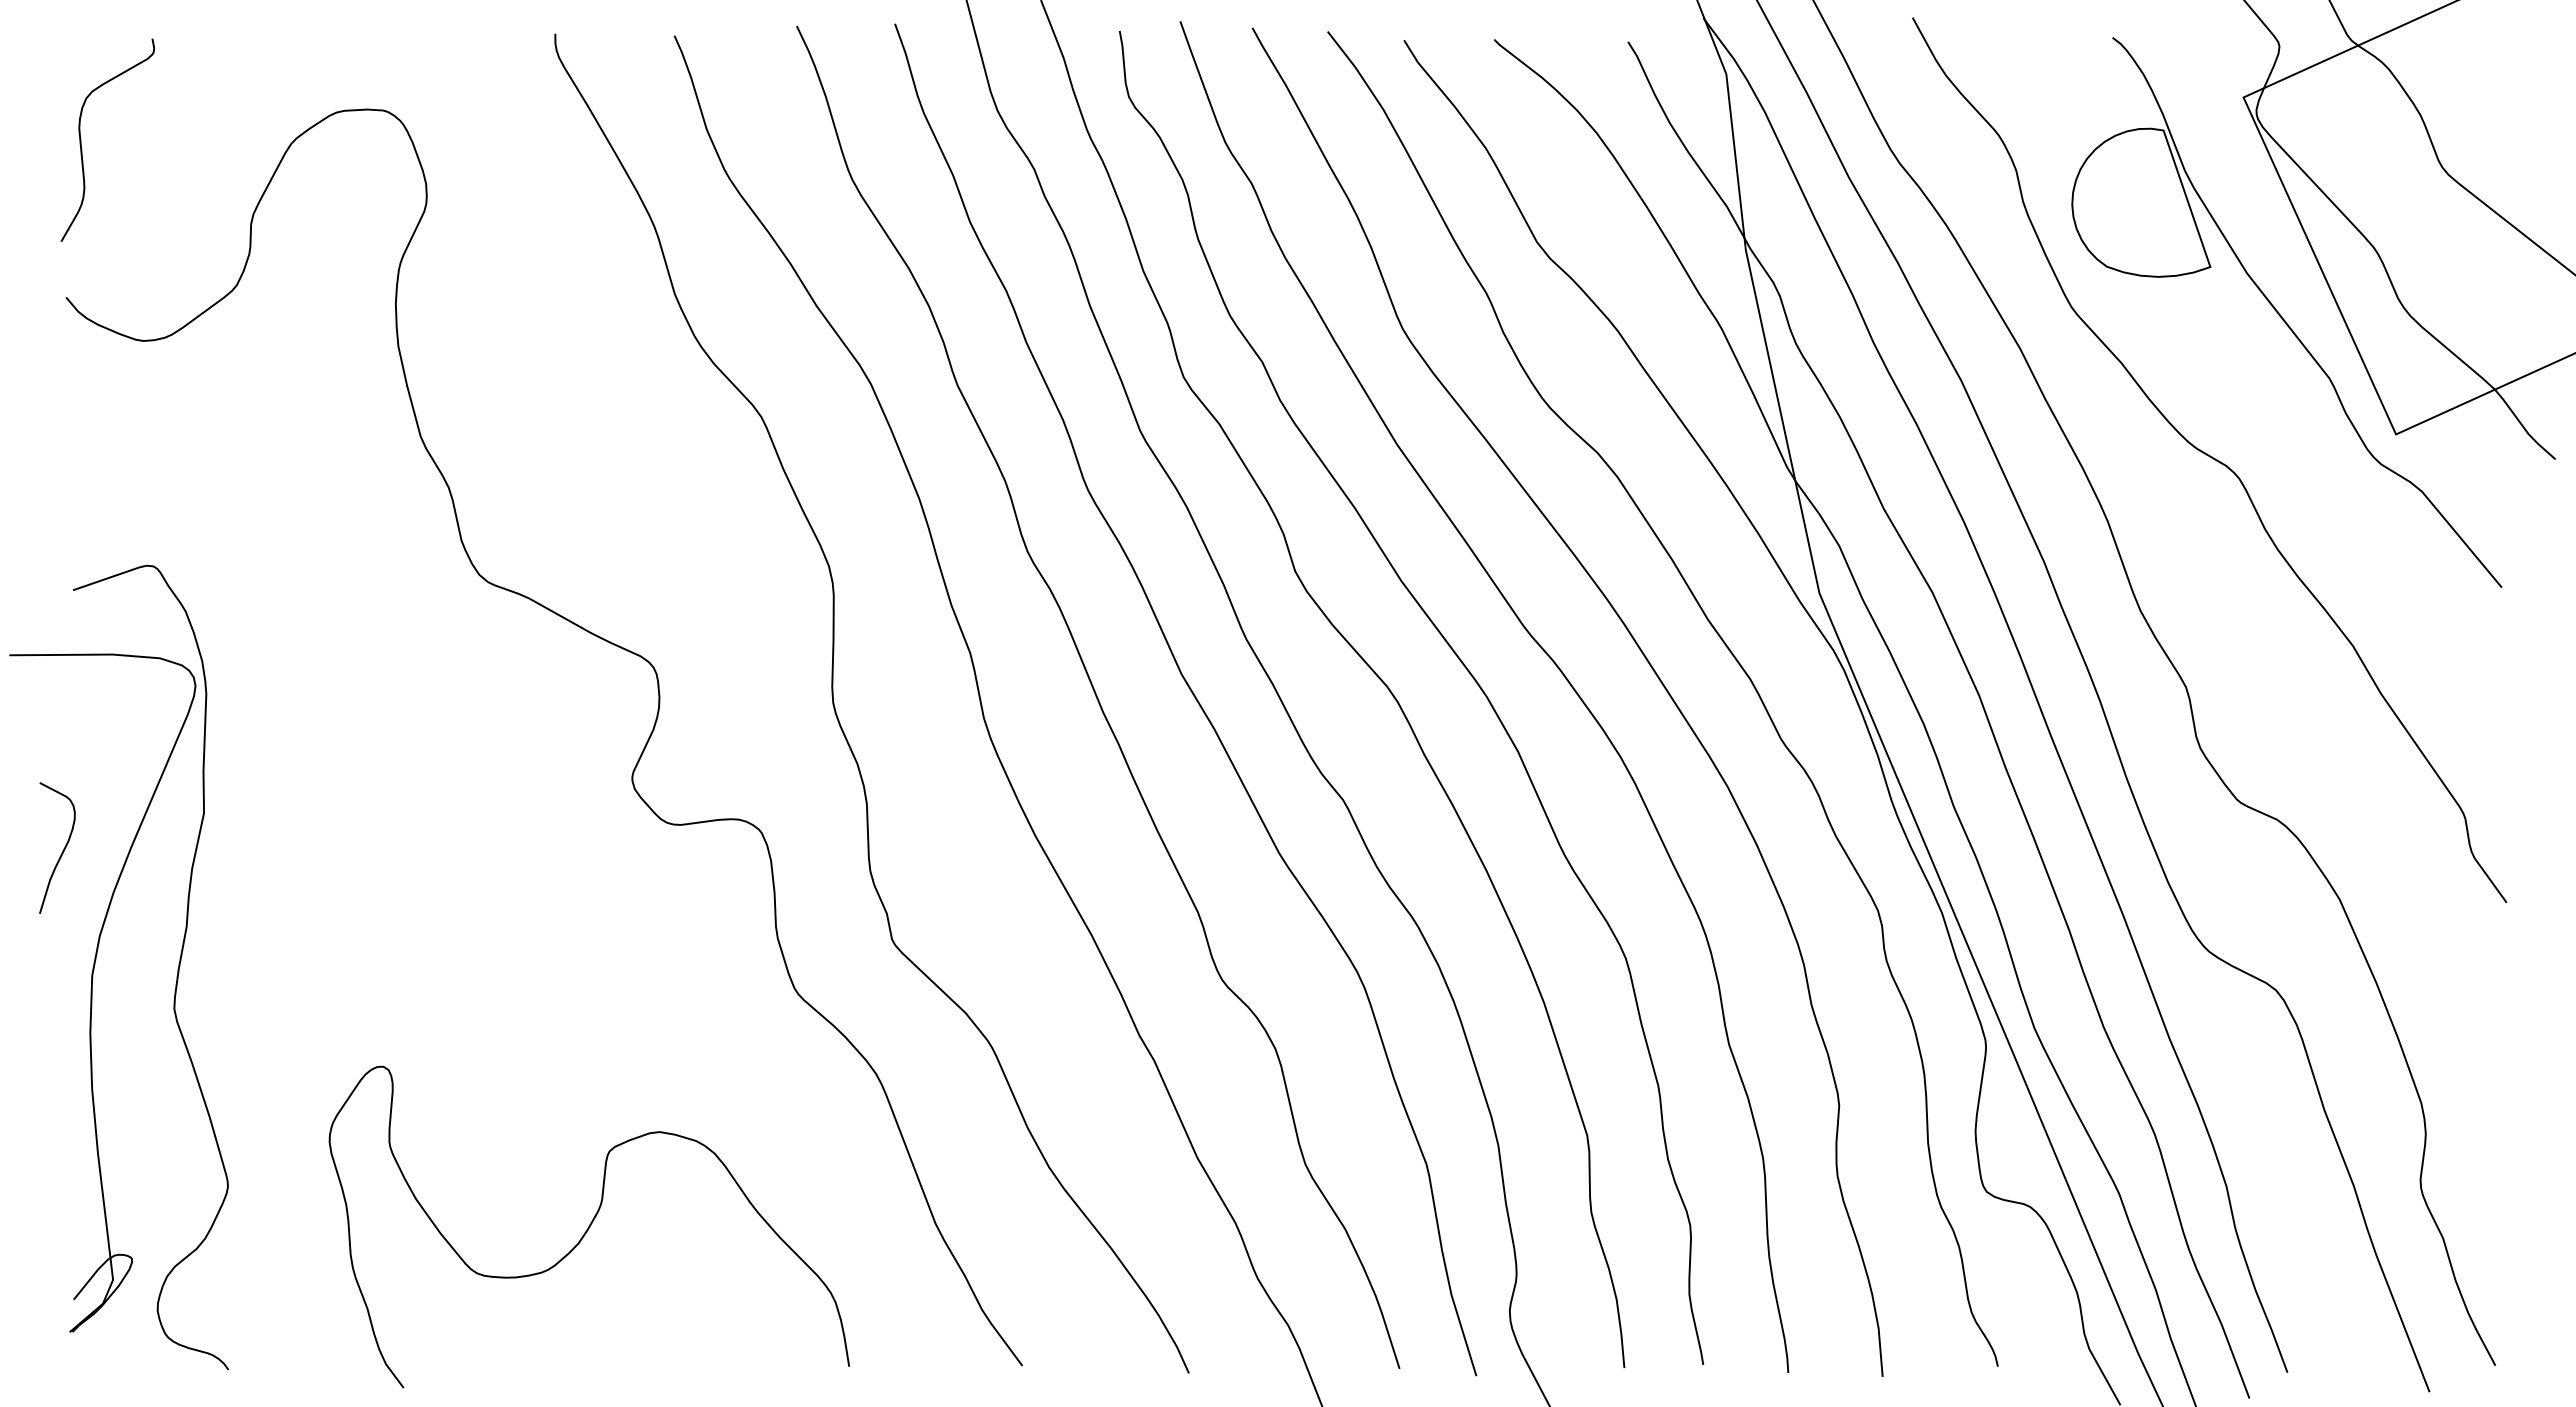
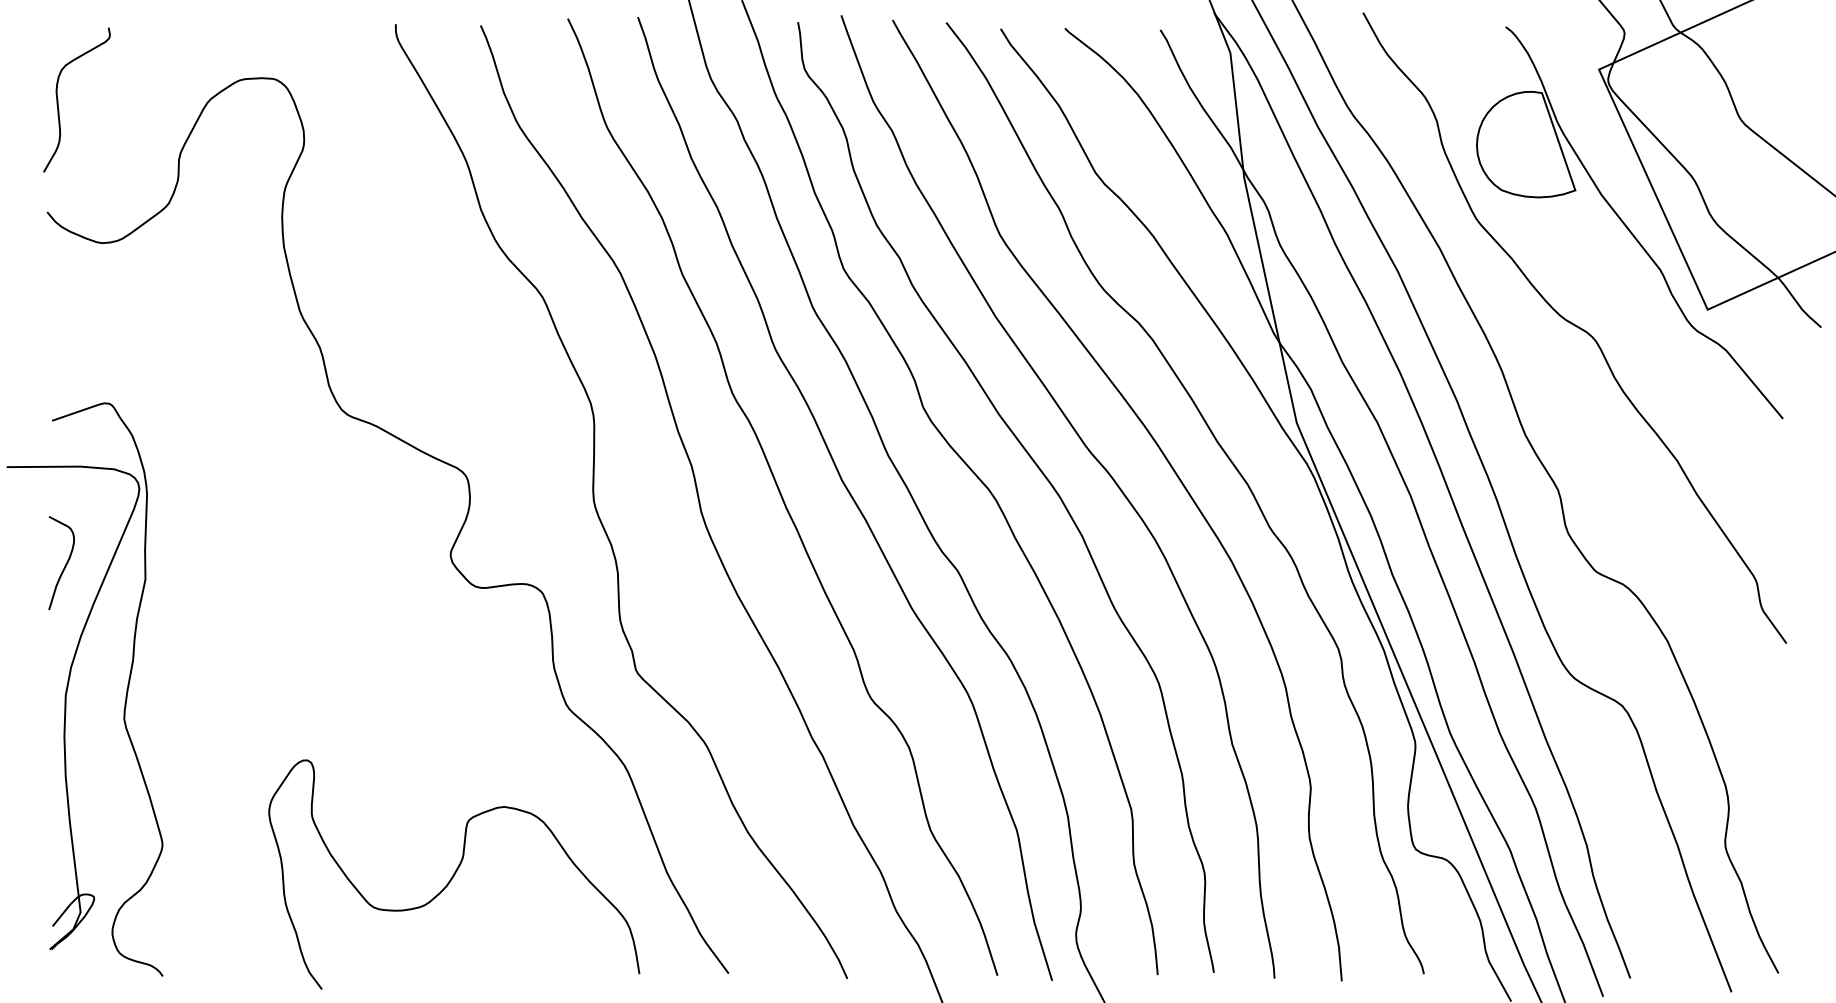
curve: (62, 850) -> (65, 564), moved
curve: (588, 1226) -> (453, 874), moved

